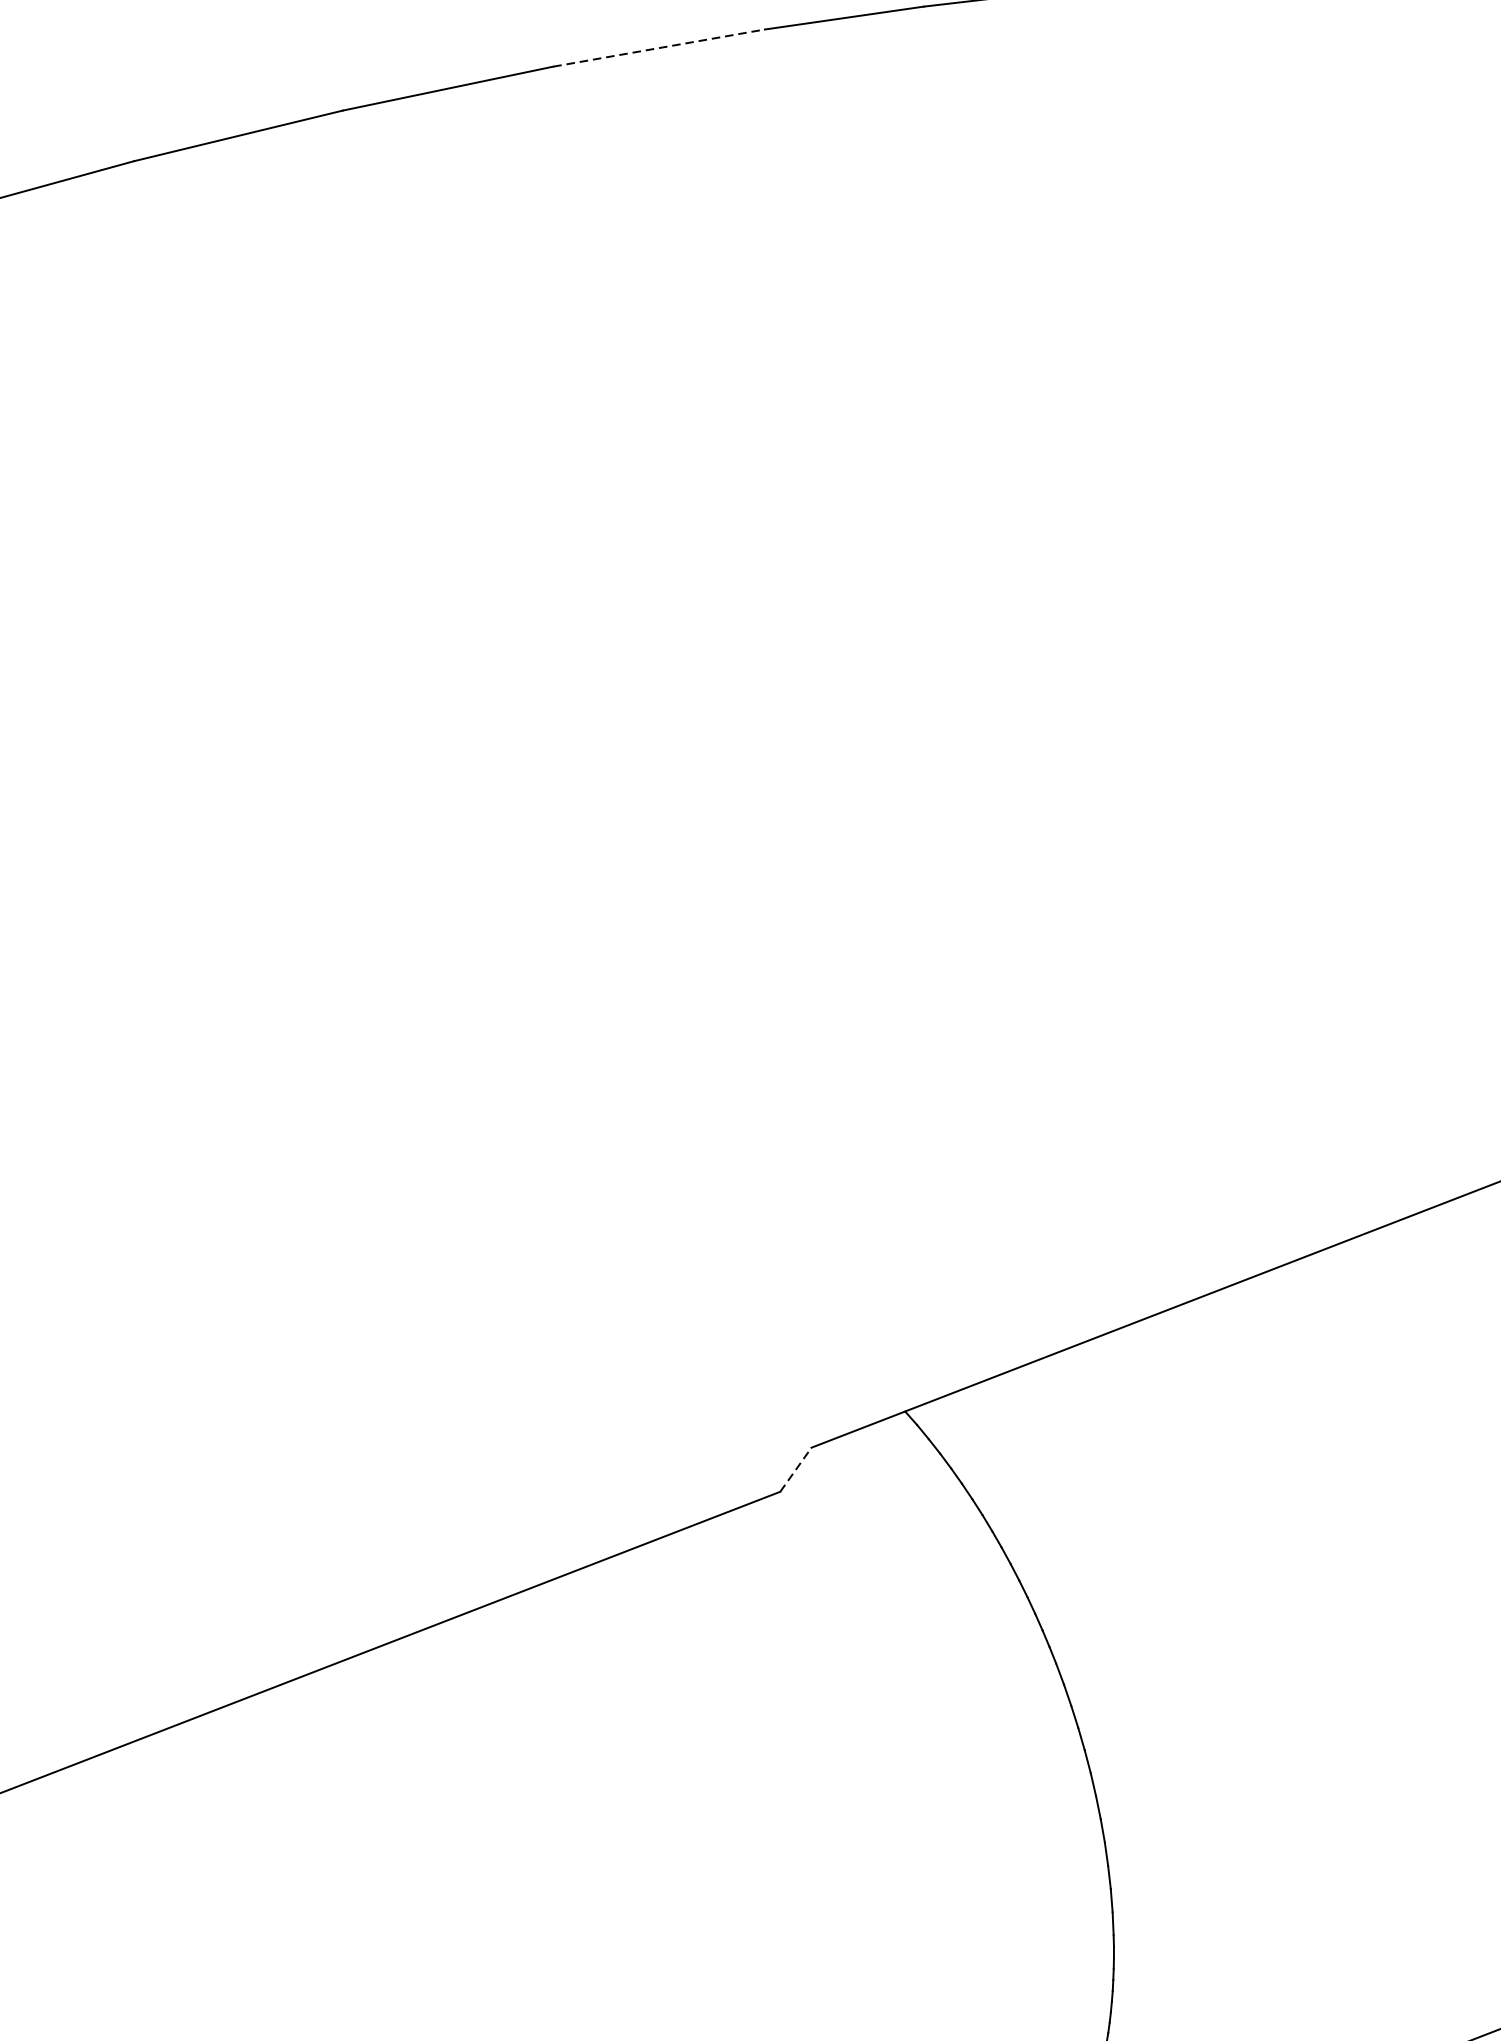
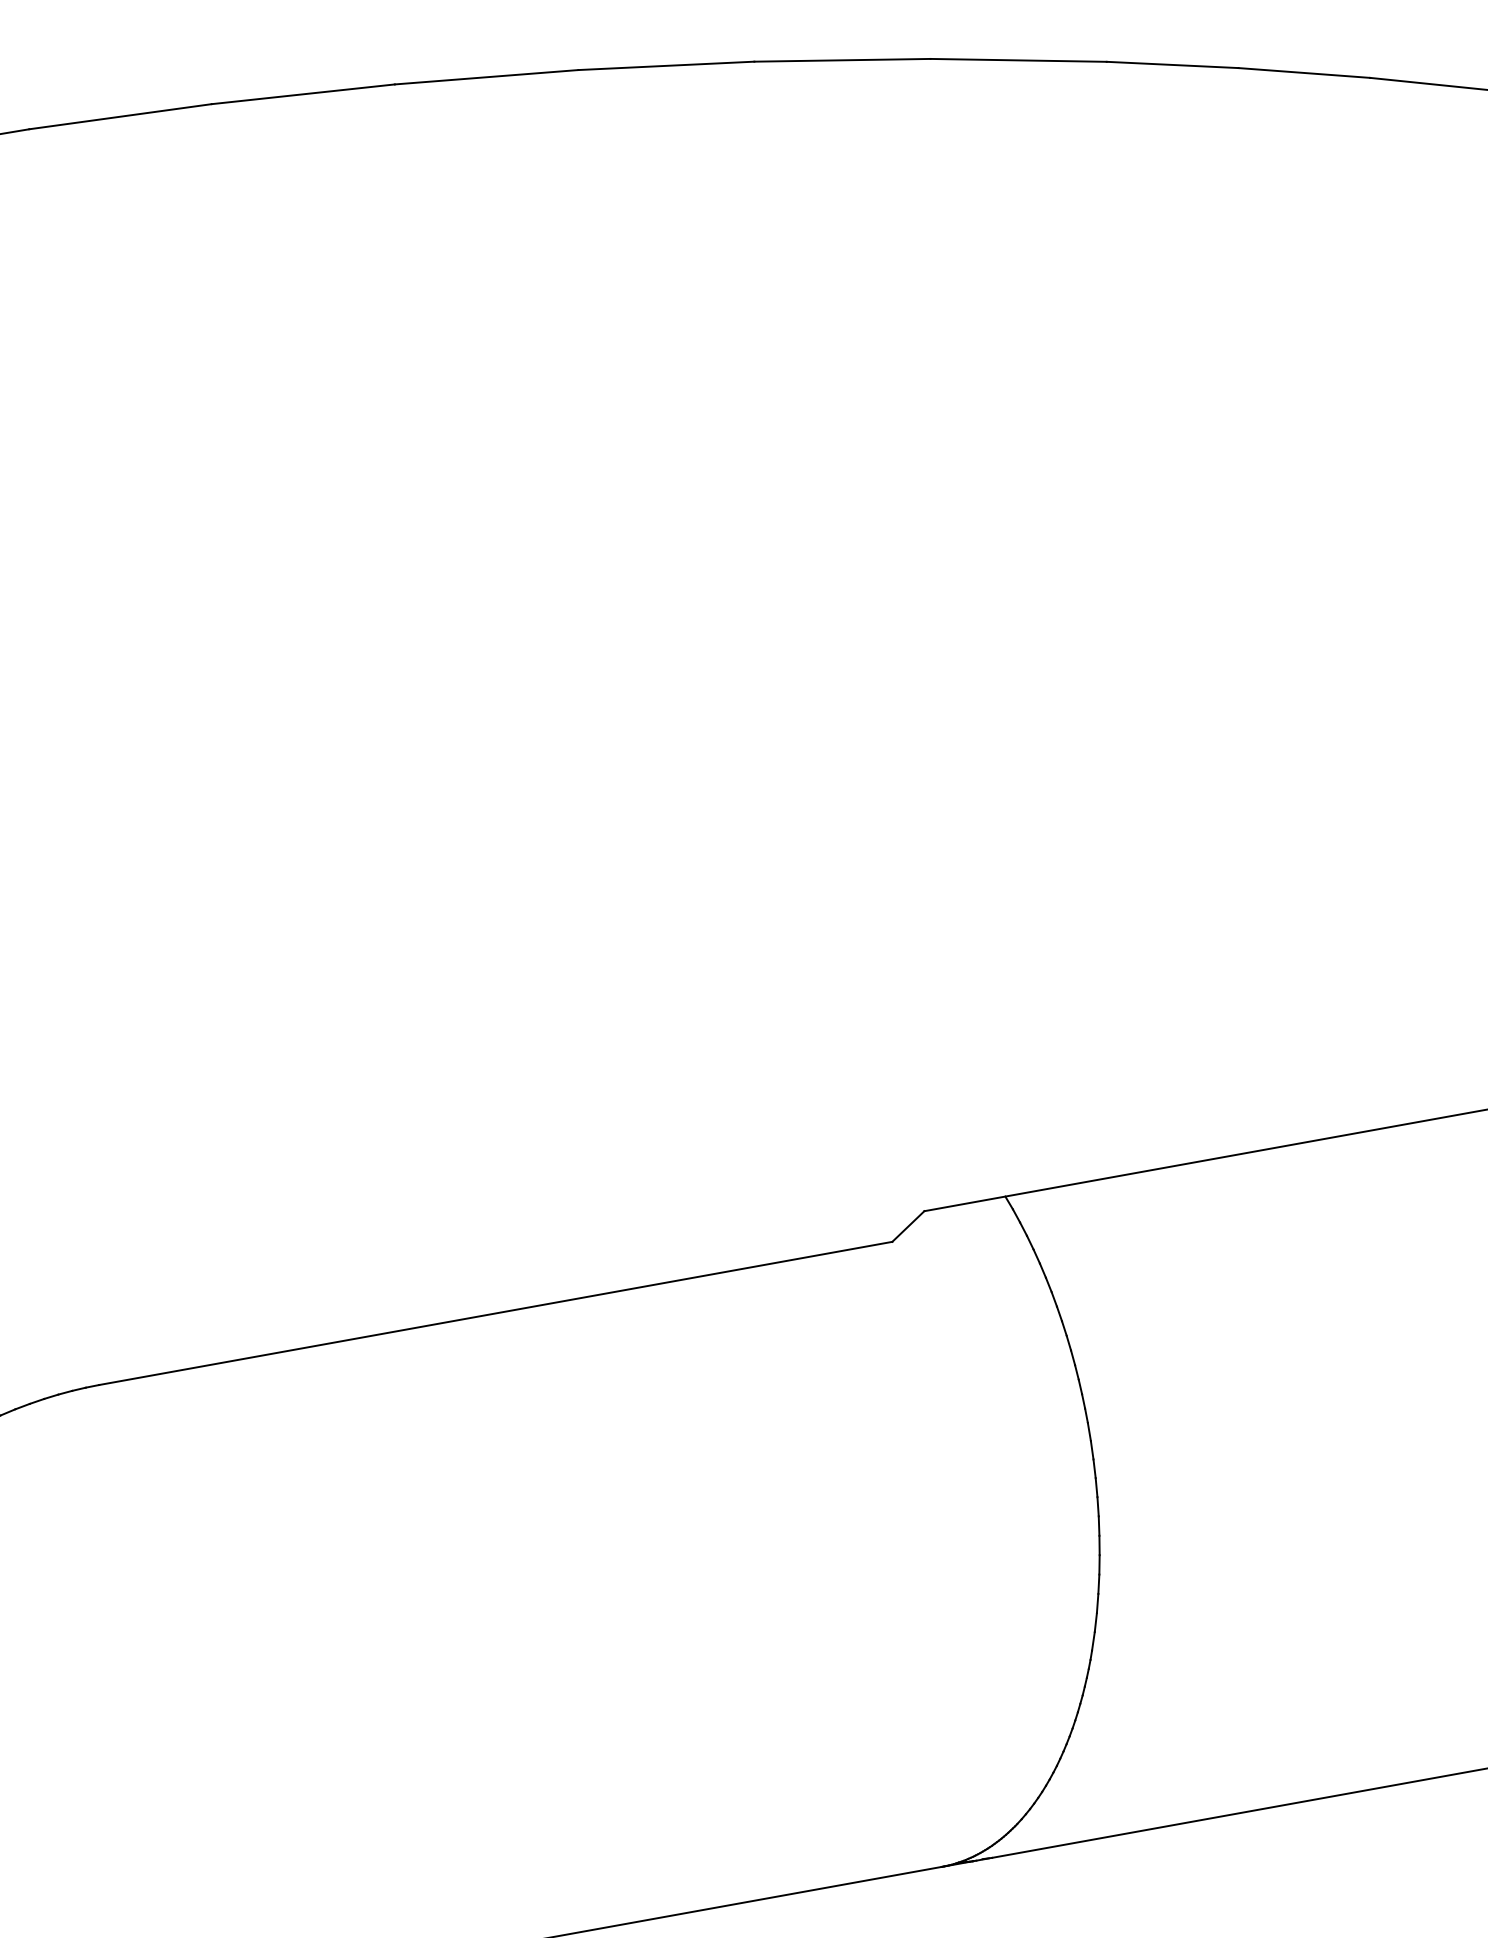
line: (660, 48) -> (1019, 60), dashed -> solid
line: (796, 1469) -> (908, 1226), dashed -> solid

